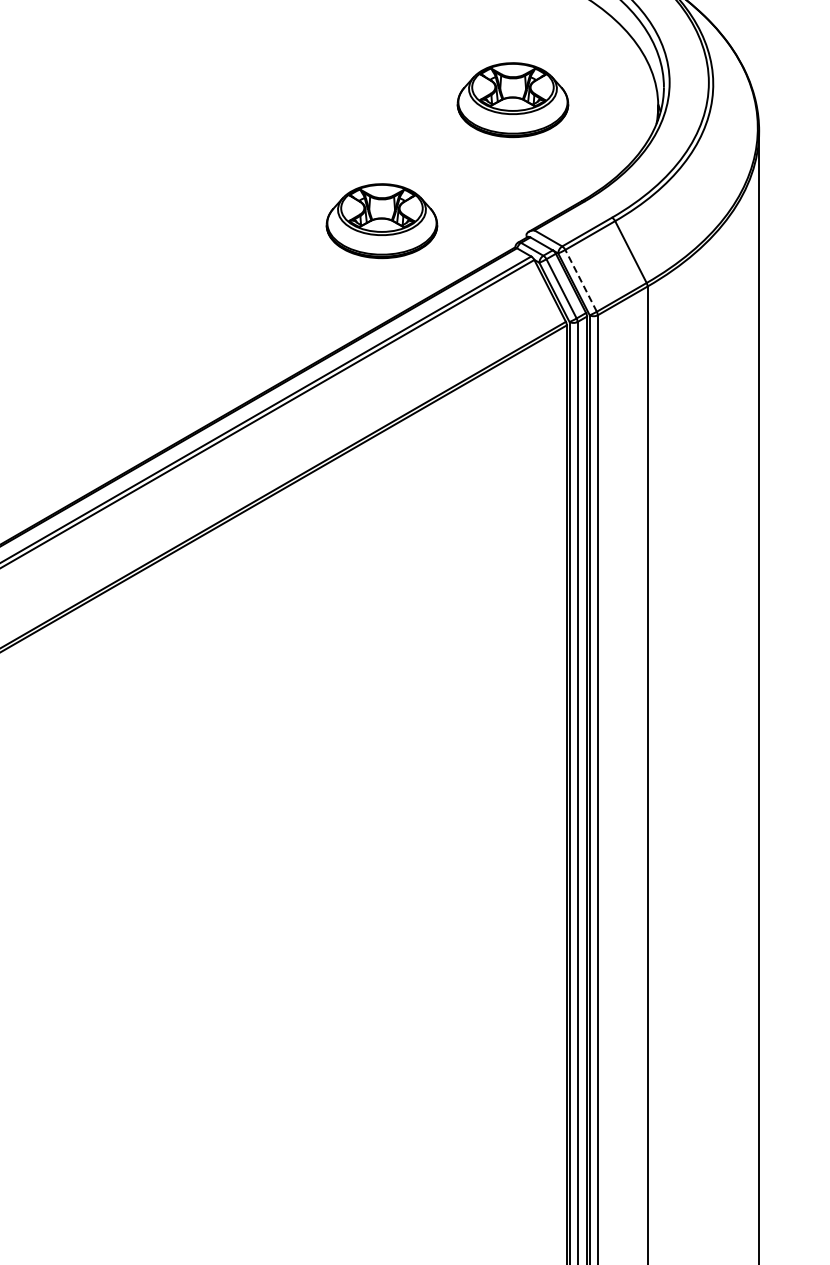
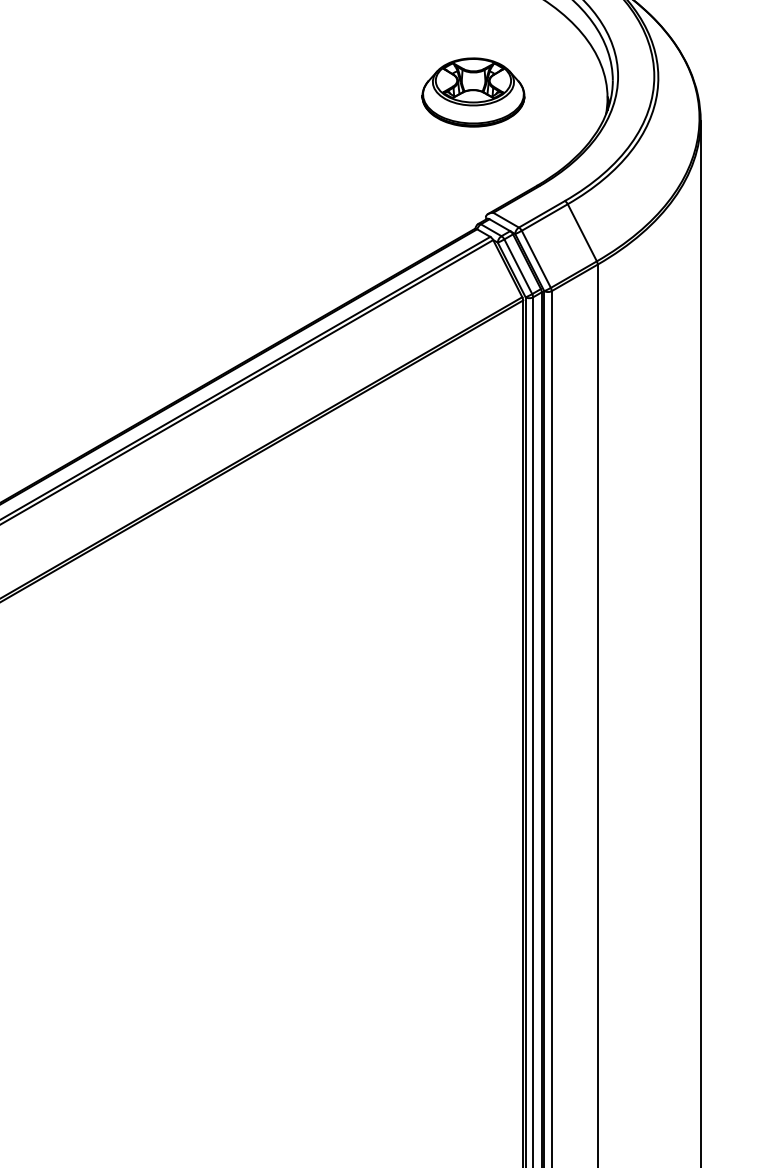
part: (381, 221) -> (352, 204), removed
line: (581, 280) -> (536, 259), dashed -> solid

